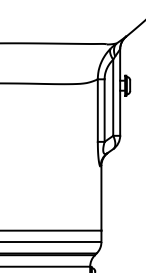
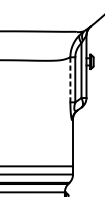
line: (97, 110) -> (70, 79), solid -> dashed

